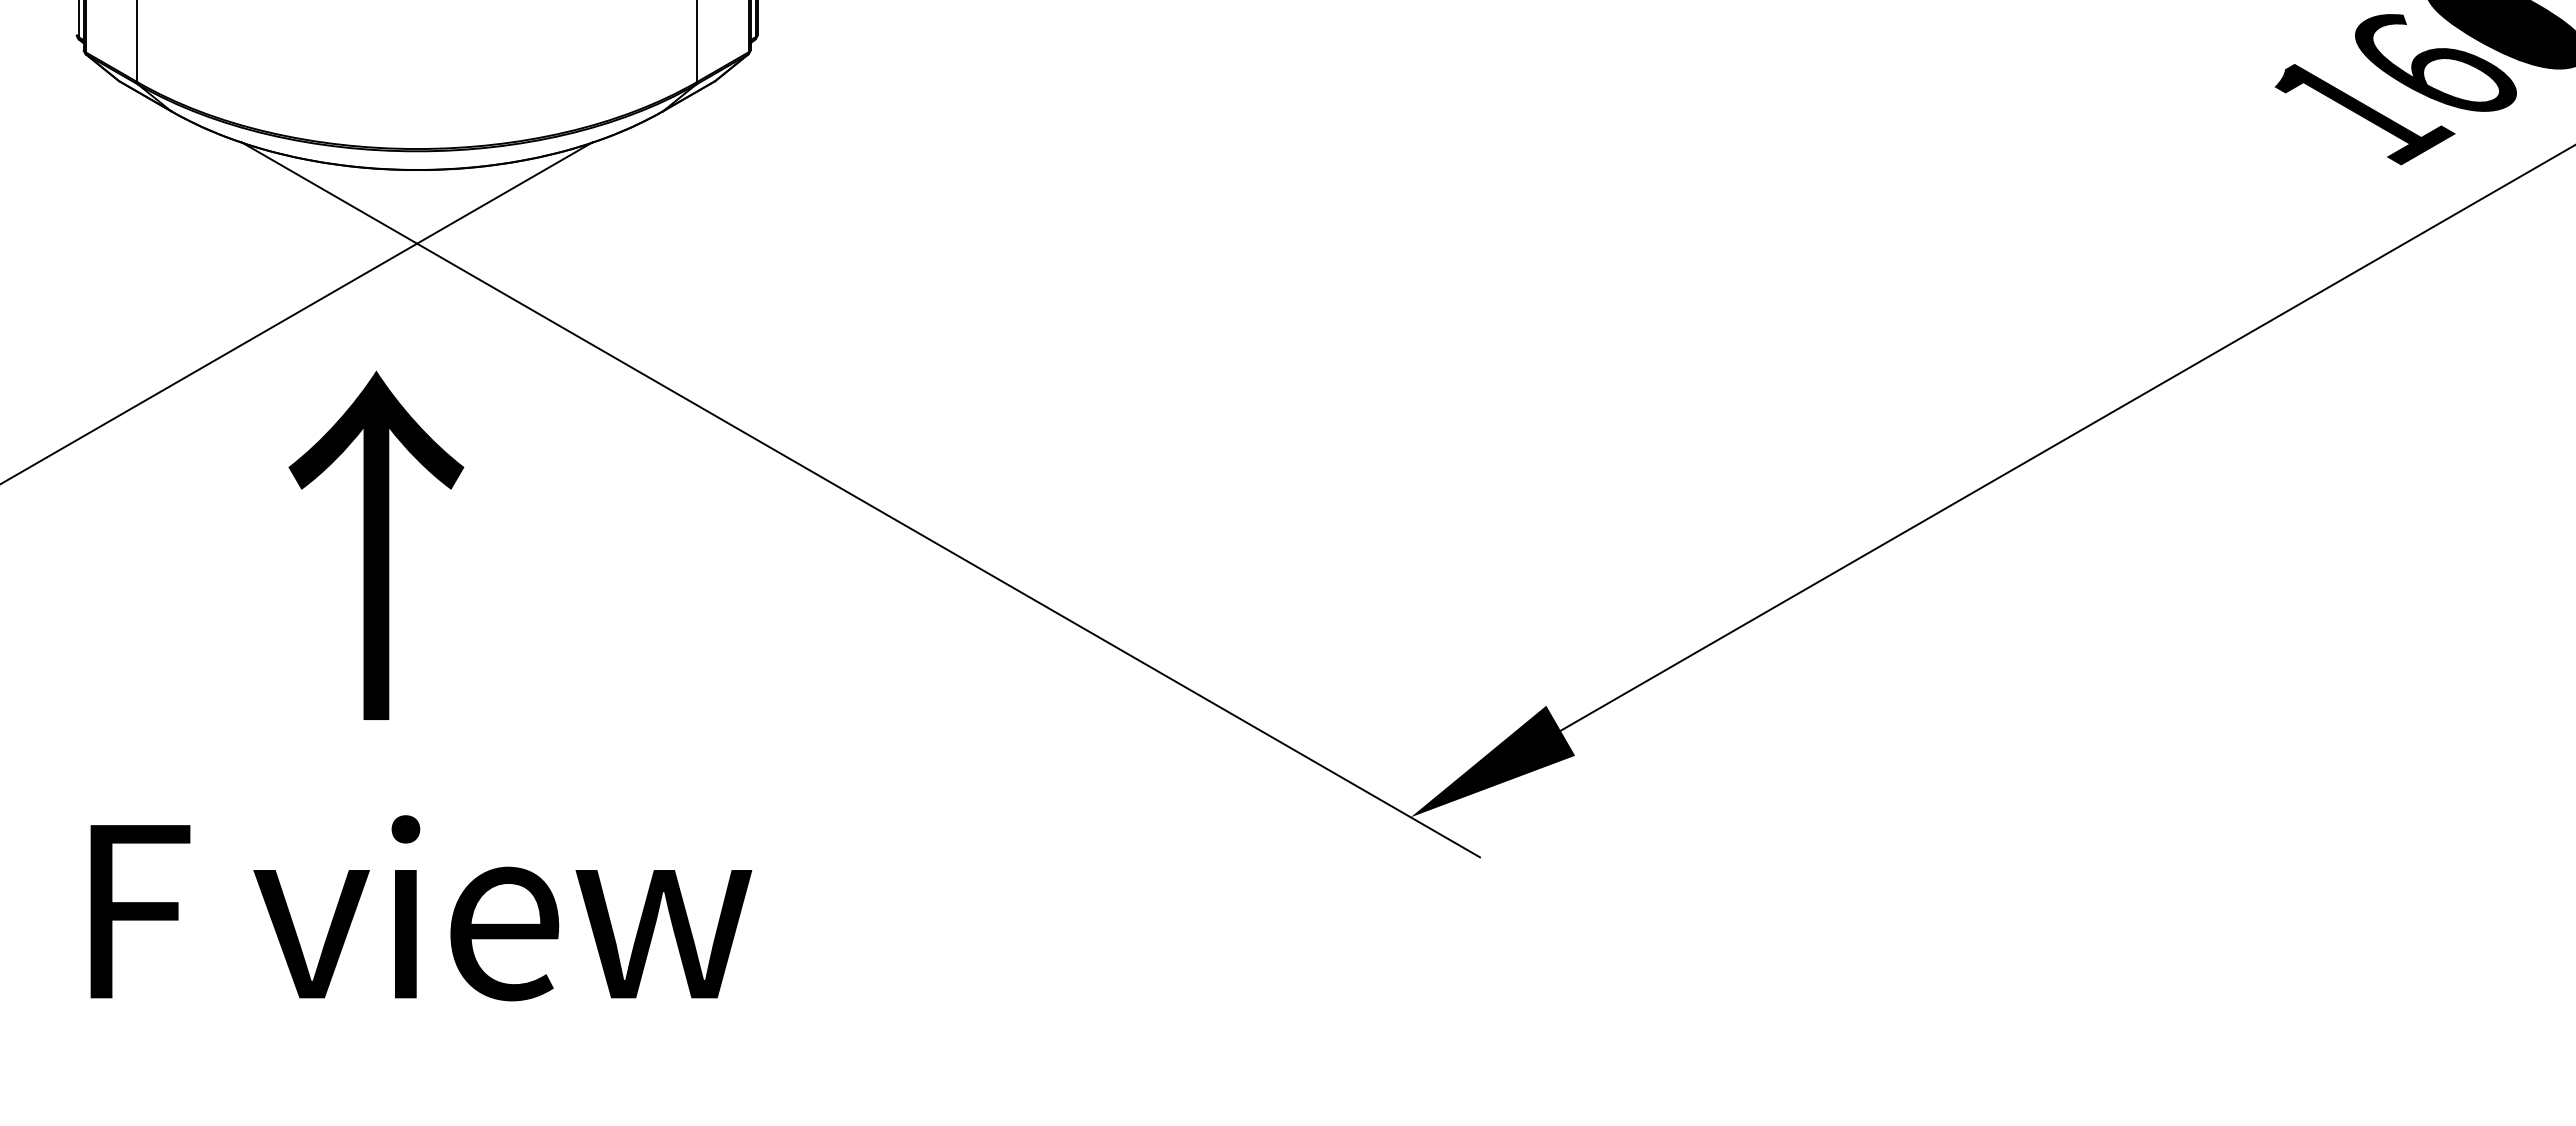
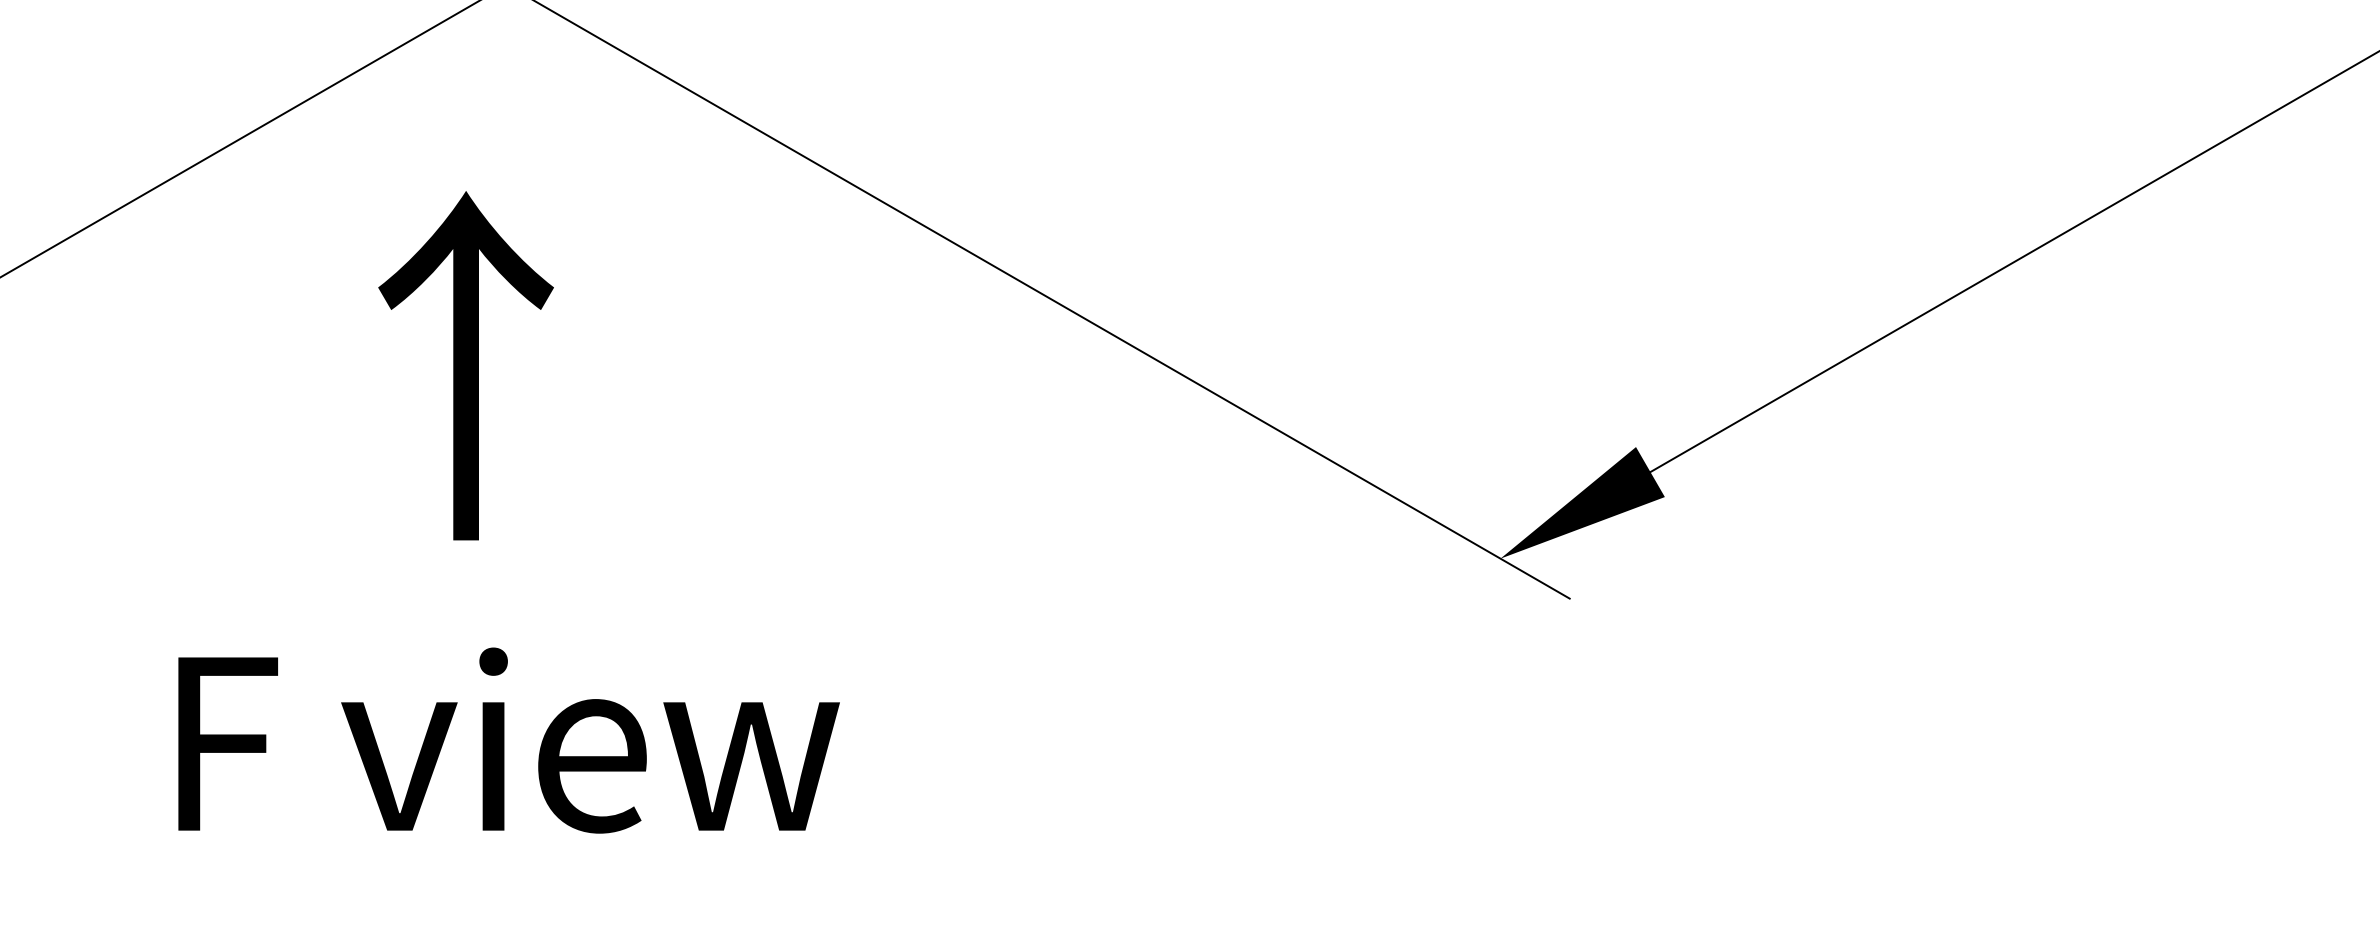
text: (376, 544) -> (466, 364), moved
text: (421, 908) -> (509, 740), moved

